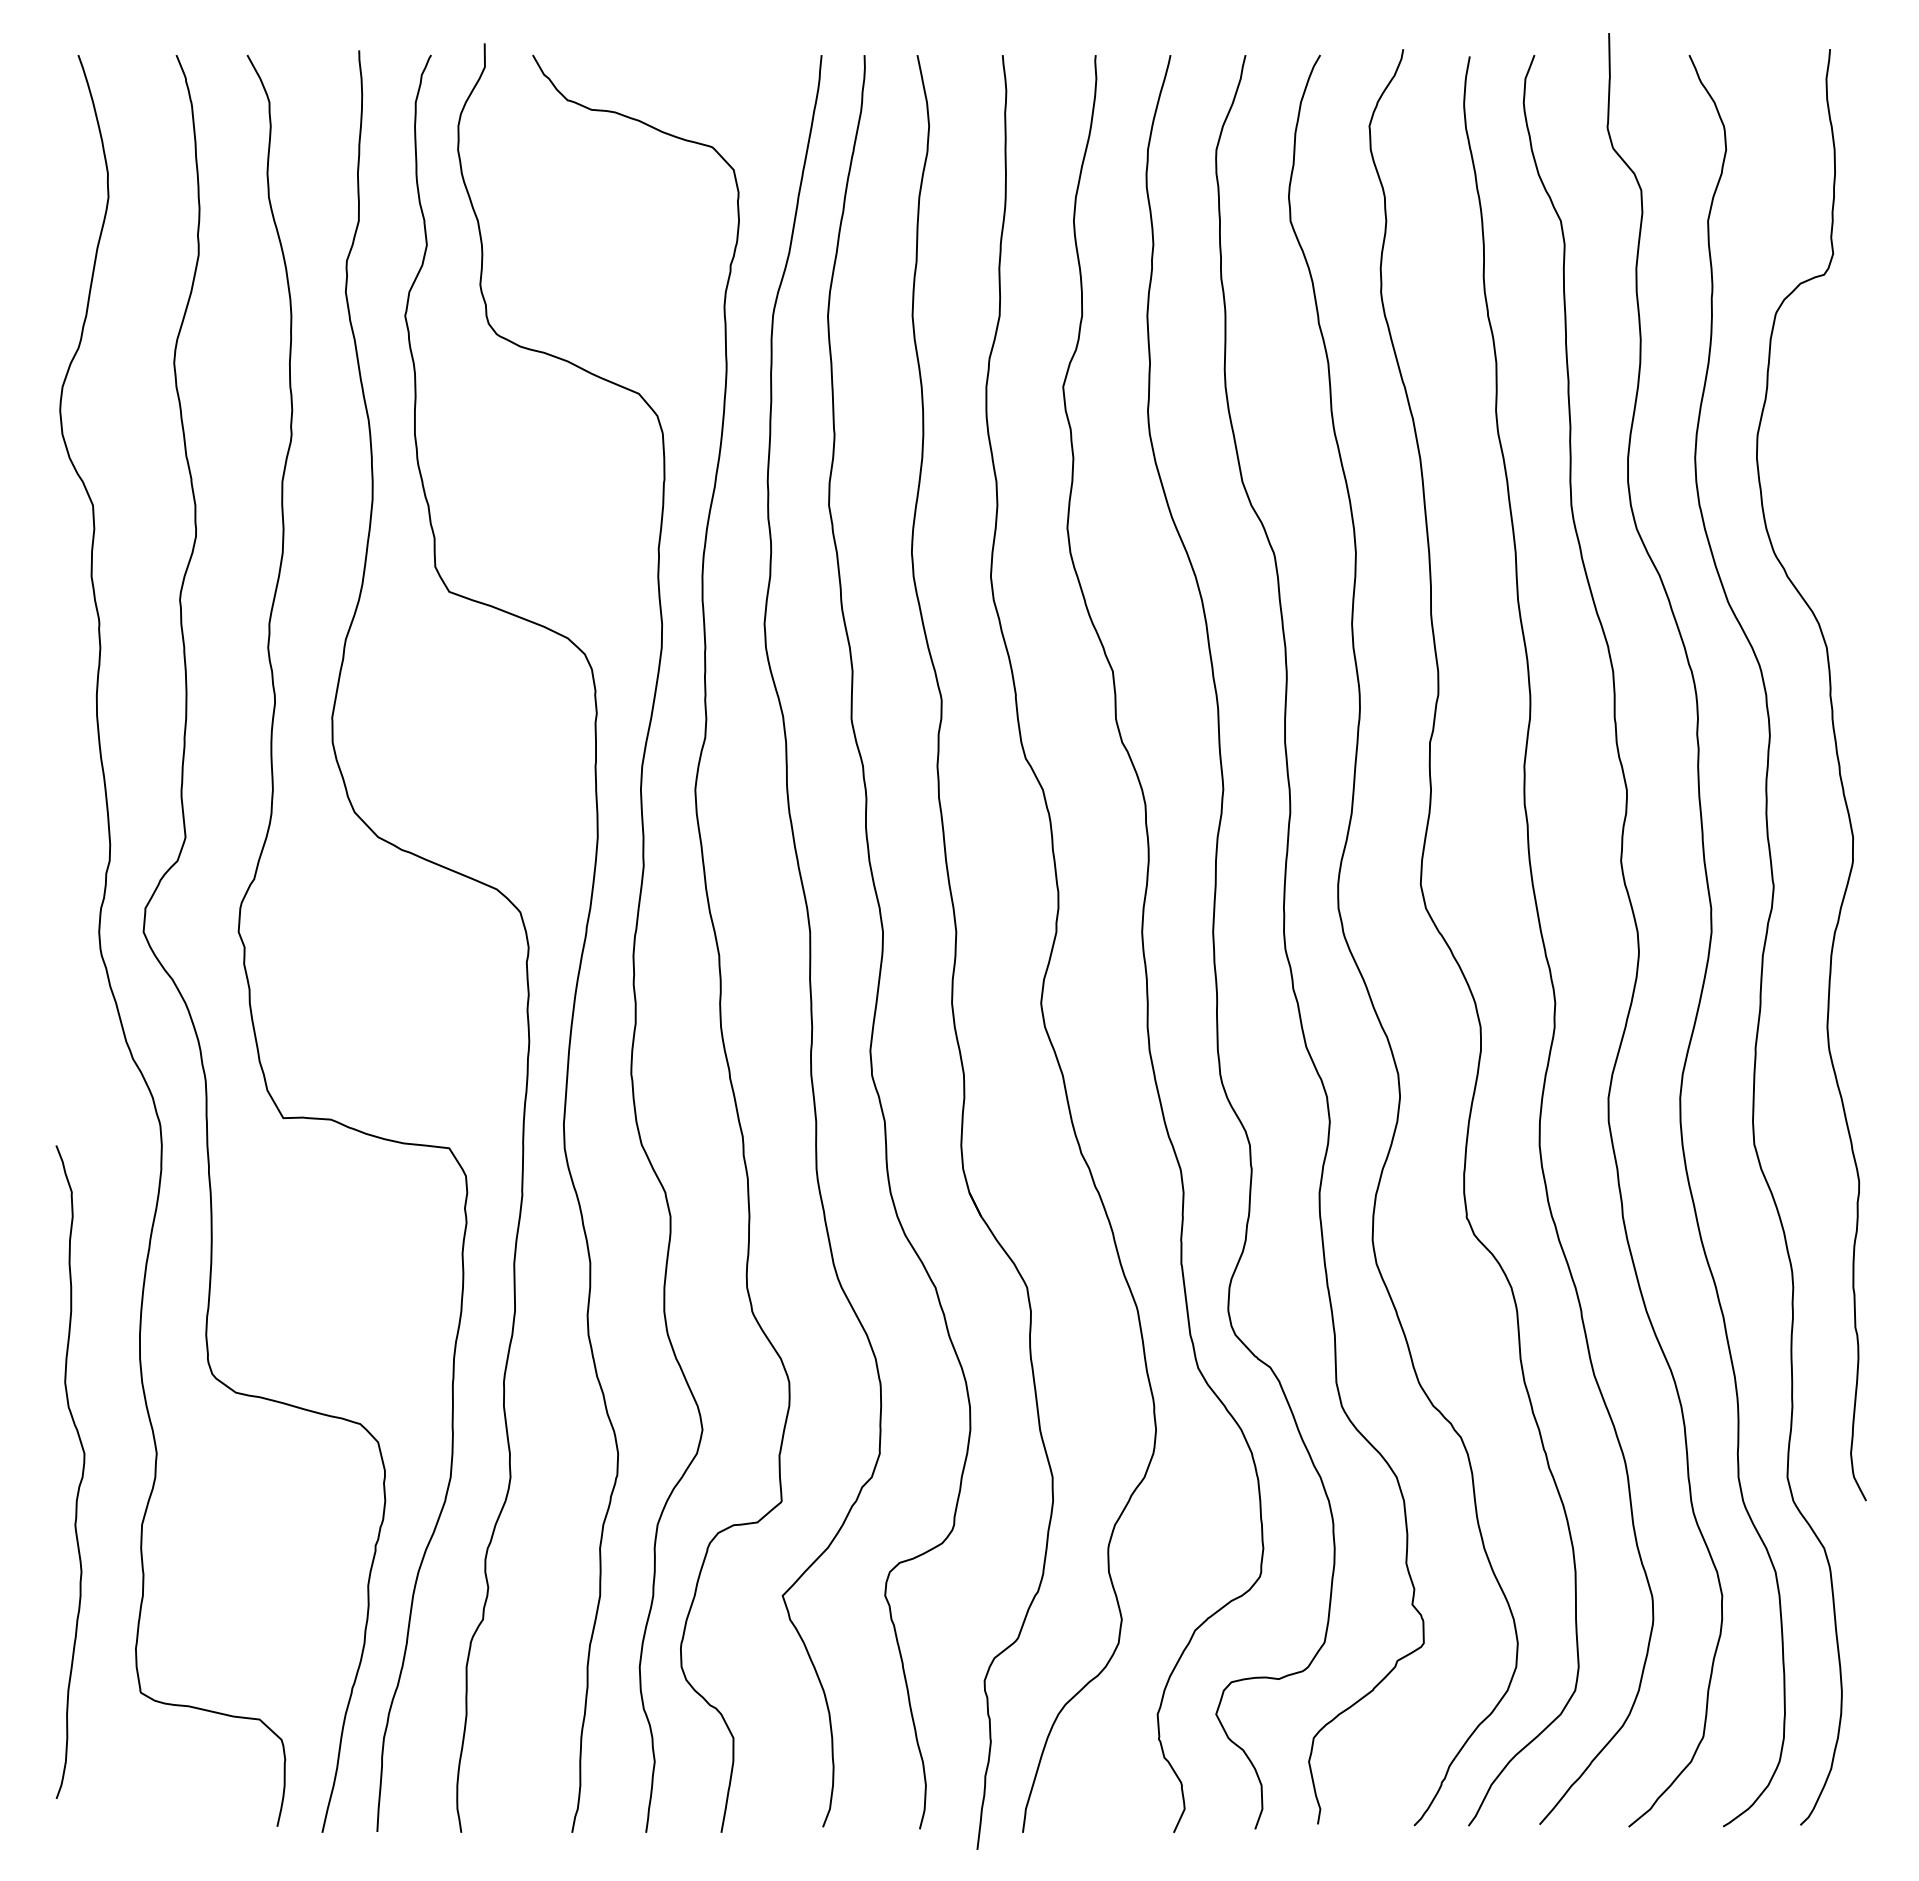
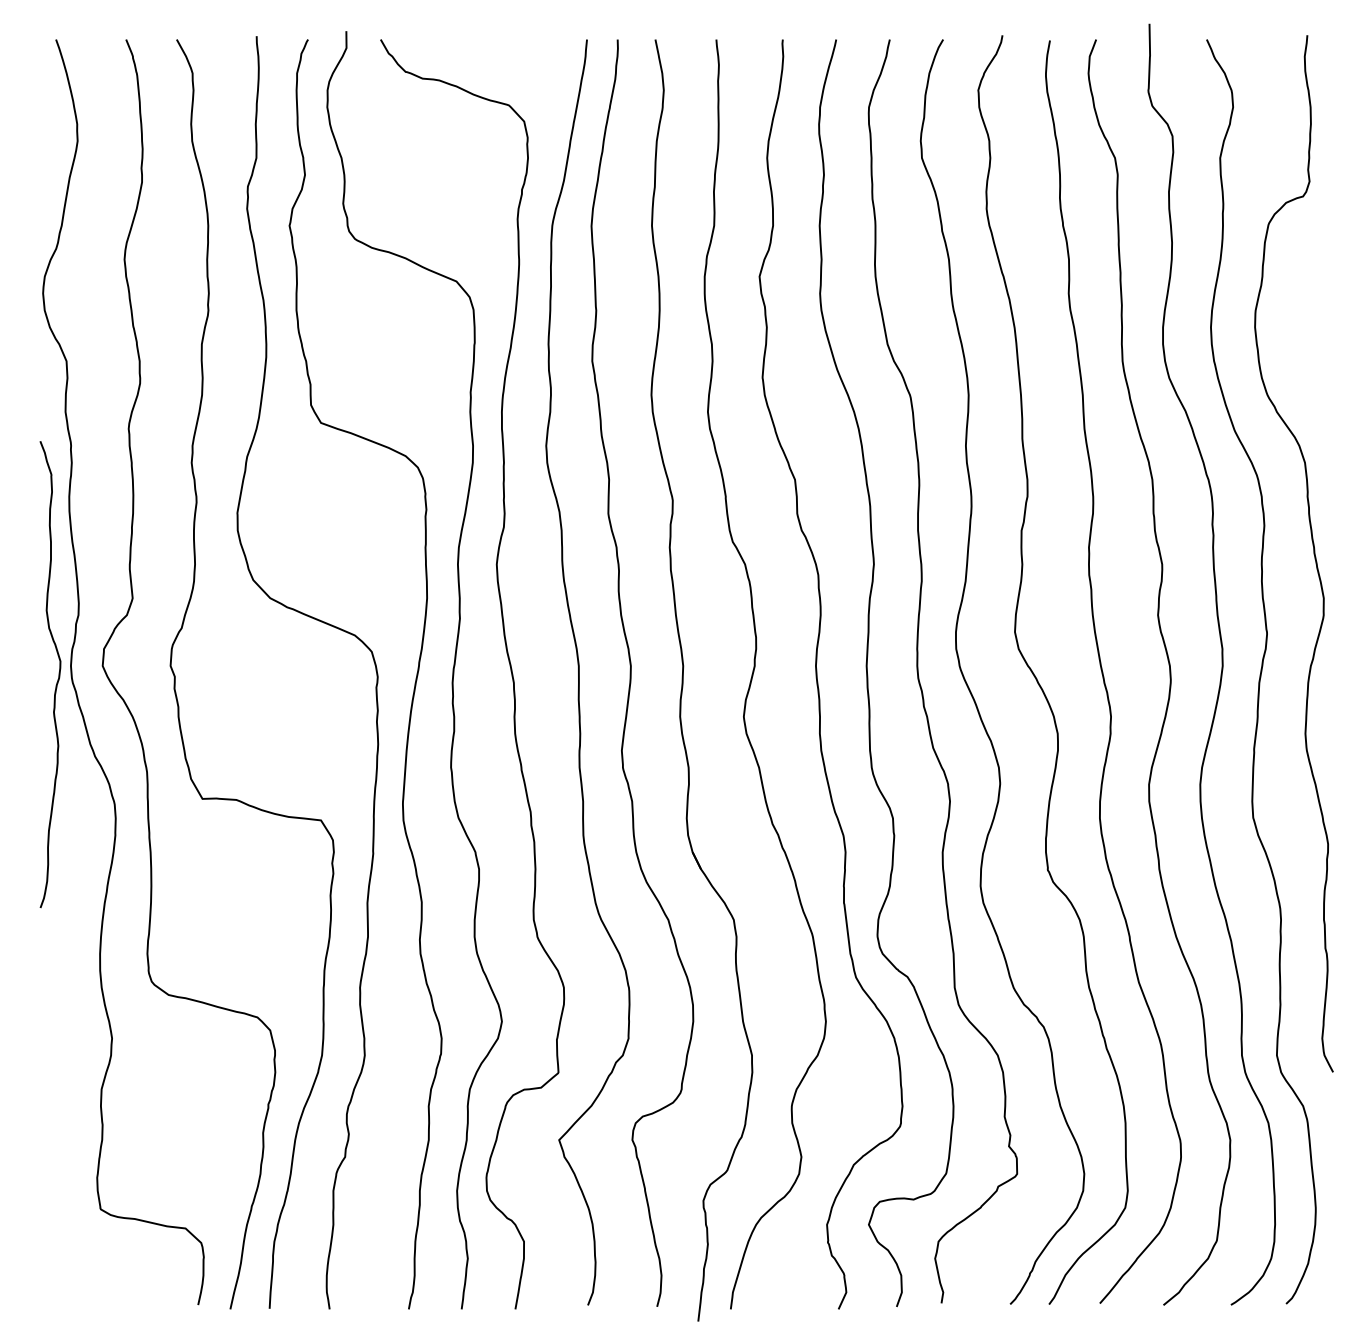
curve: (81, 1475) -> (58, 677), moved

